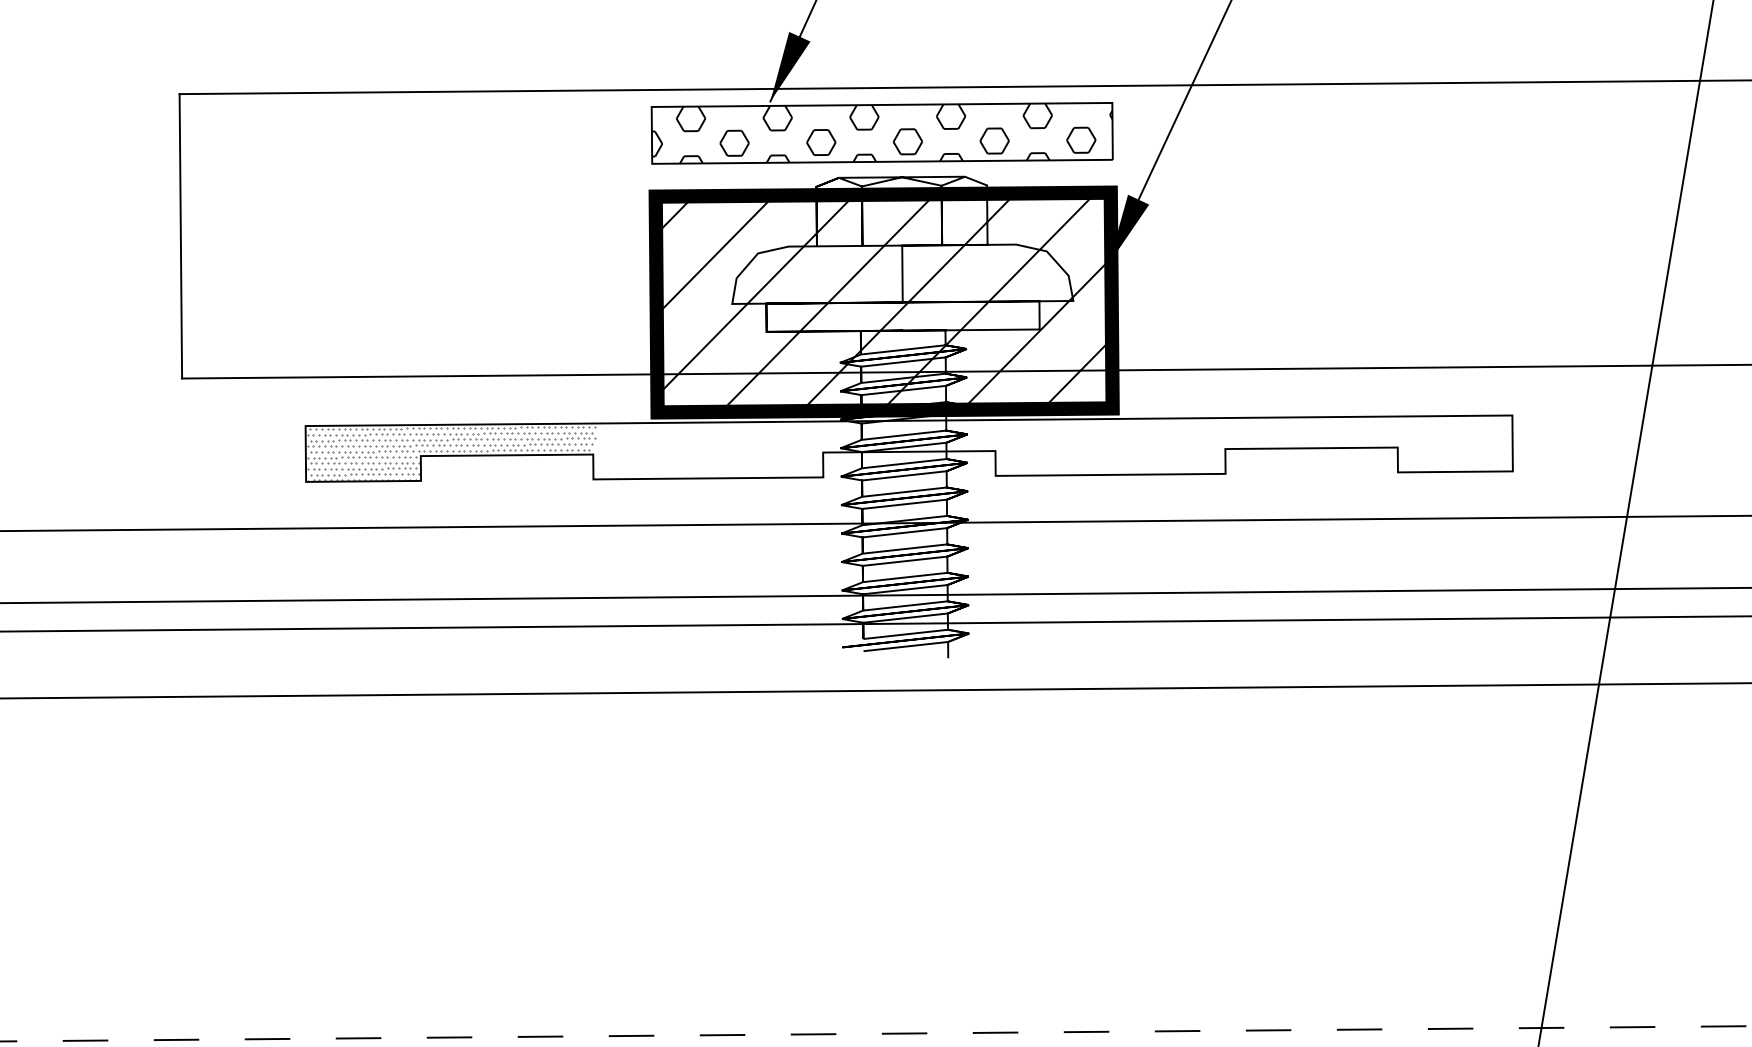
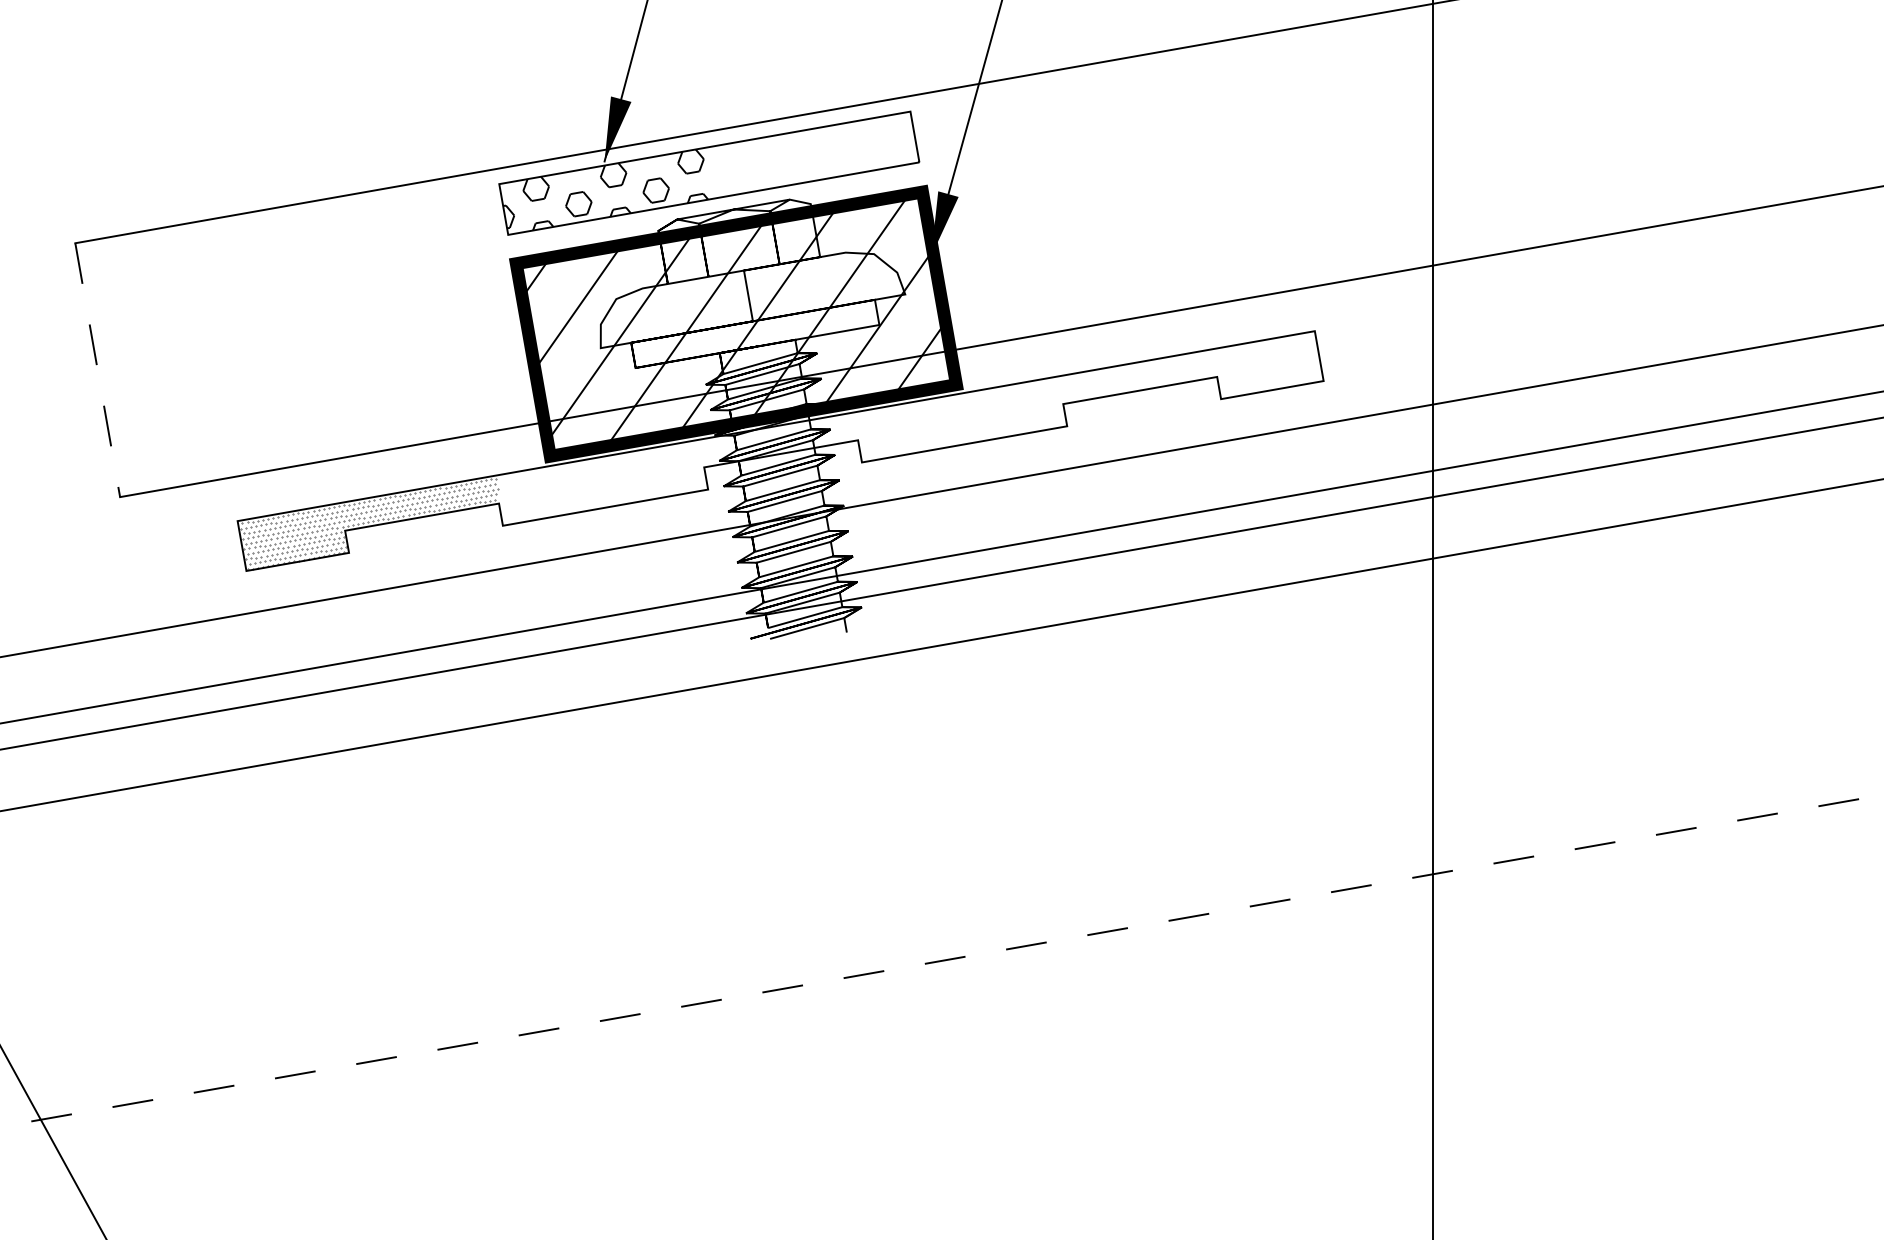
hatch: (1002, 131) -> (816, 153), removed
line: (180, 236) -> (97, 370), solid -> dashed

